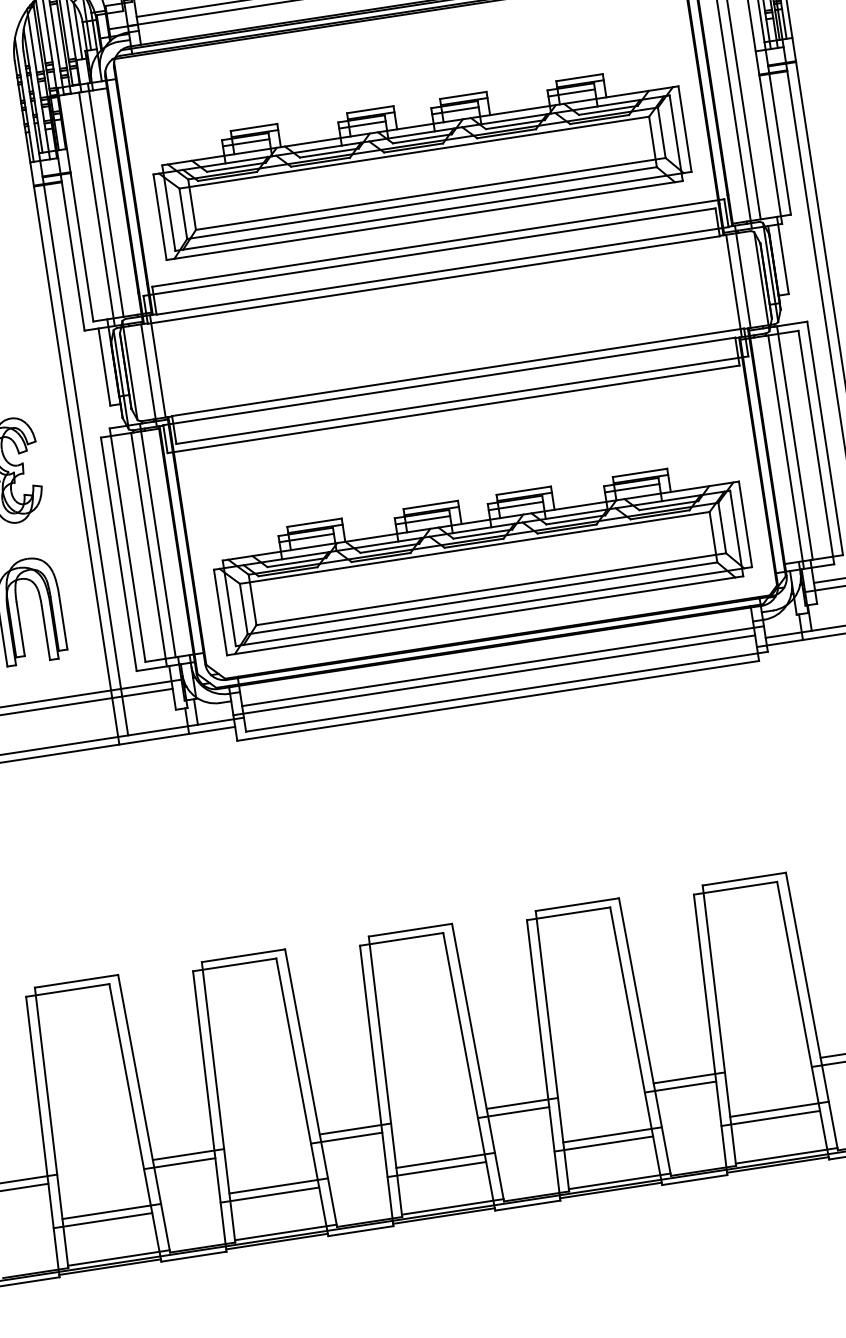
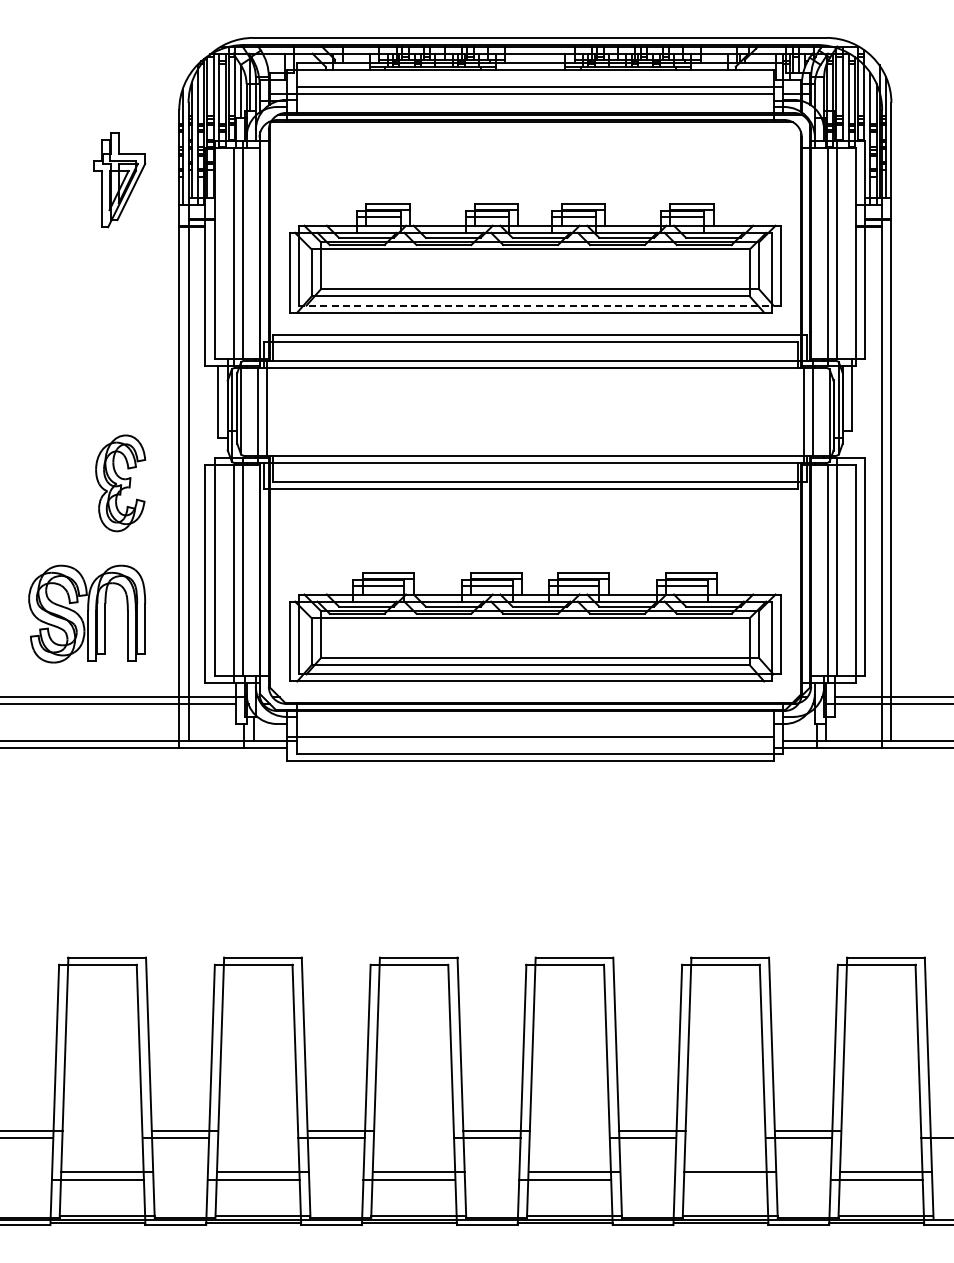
line: (433, 211) -> (540, 305), solid -> dashed
line: (502, 665) -> (539, 729), removed
line: (770, 1118) -> (720, 1179), removed

